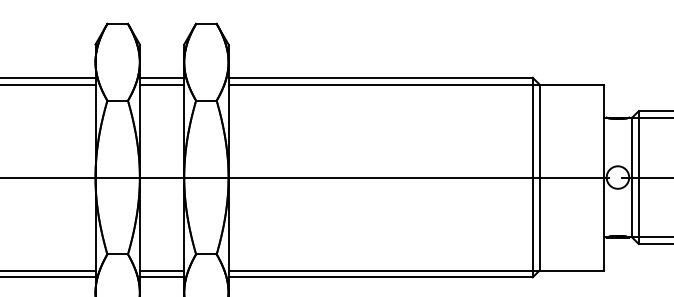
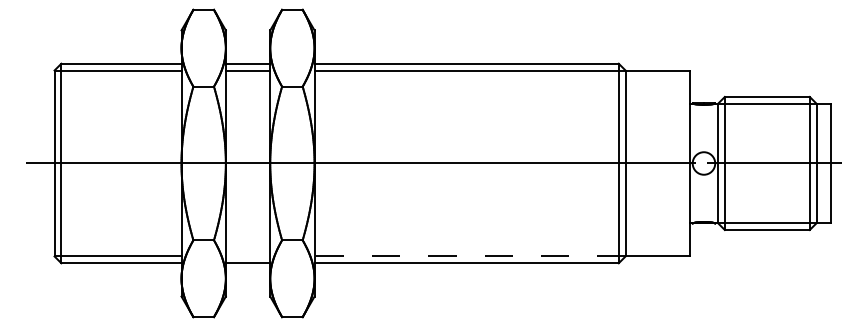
line: (161, 270) -> (247, 256), removed
line: (383, 270) -> (469, 256), solid -> dashed

